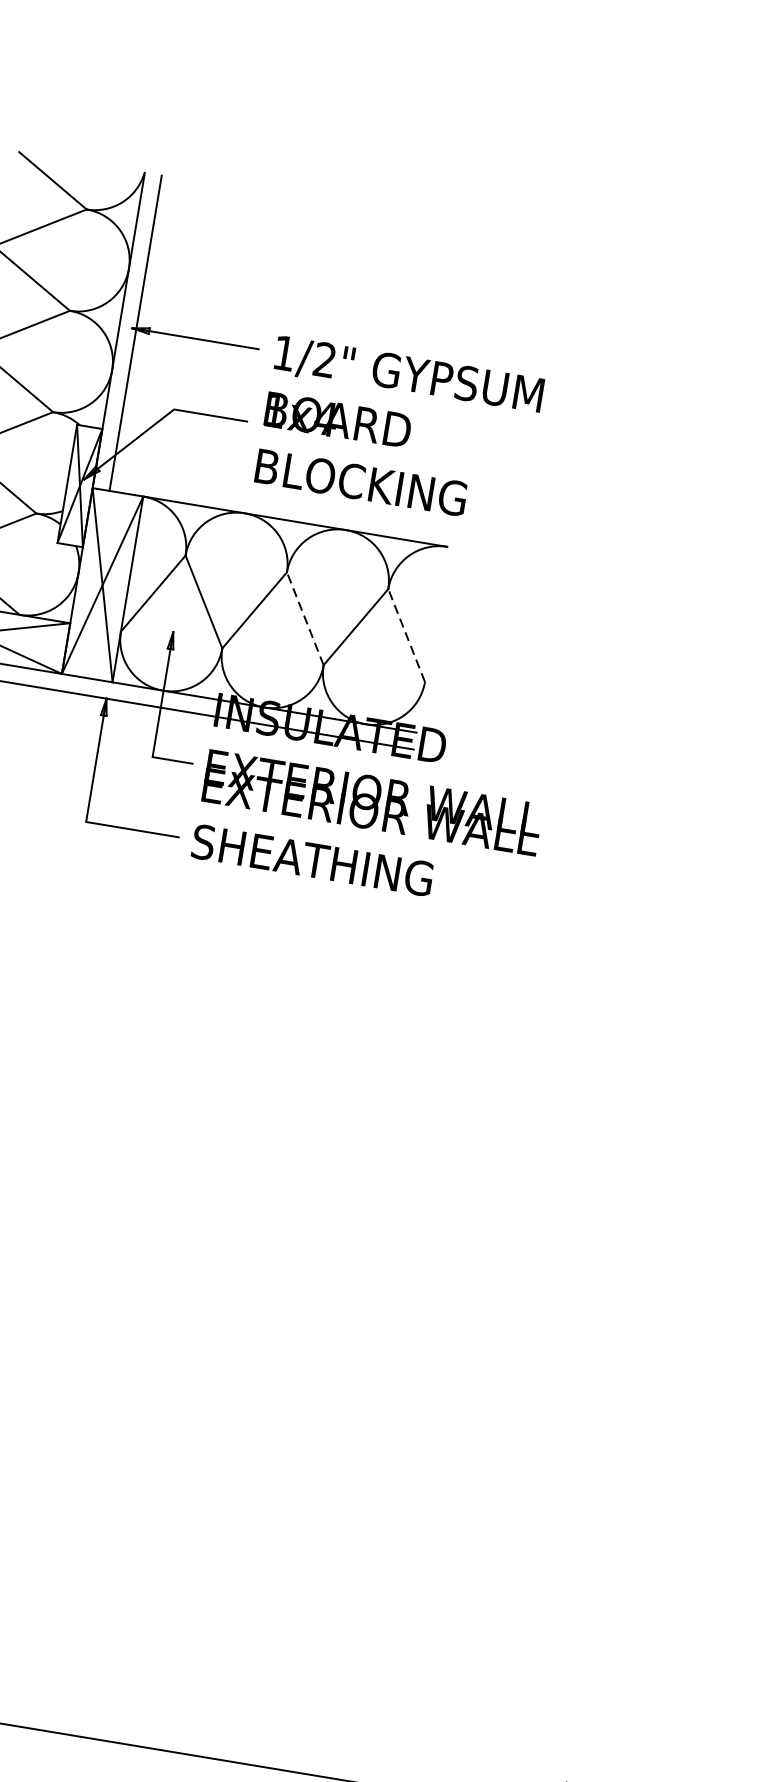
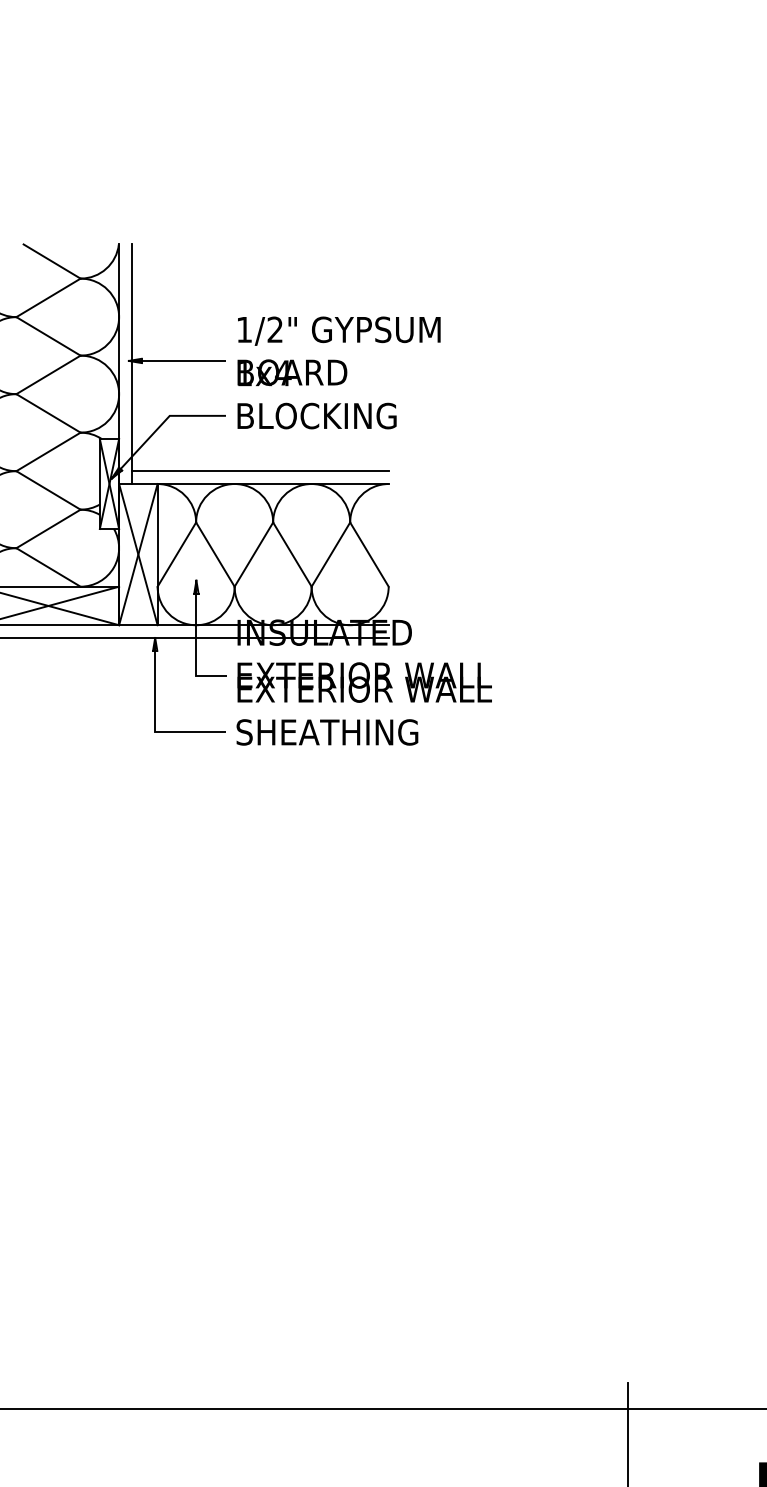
text: (398, 429) -> (338, 372), moved
line: (280, 502) -> (259, 471), added
line: (305, 618) -> (292, 554), dashed -> solid
line: (406, 635) -> (369, 554), dashed -> solid

